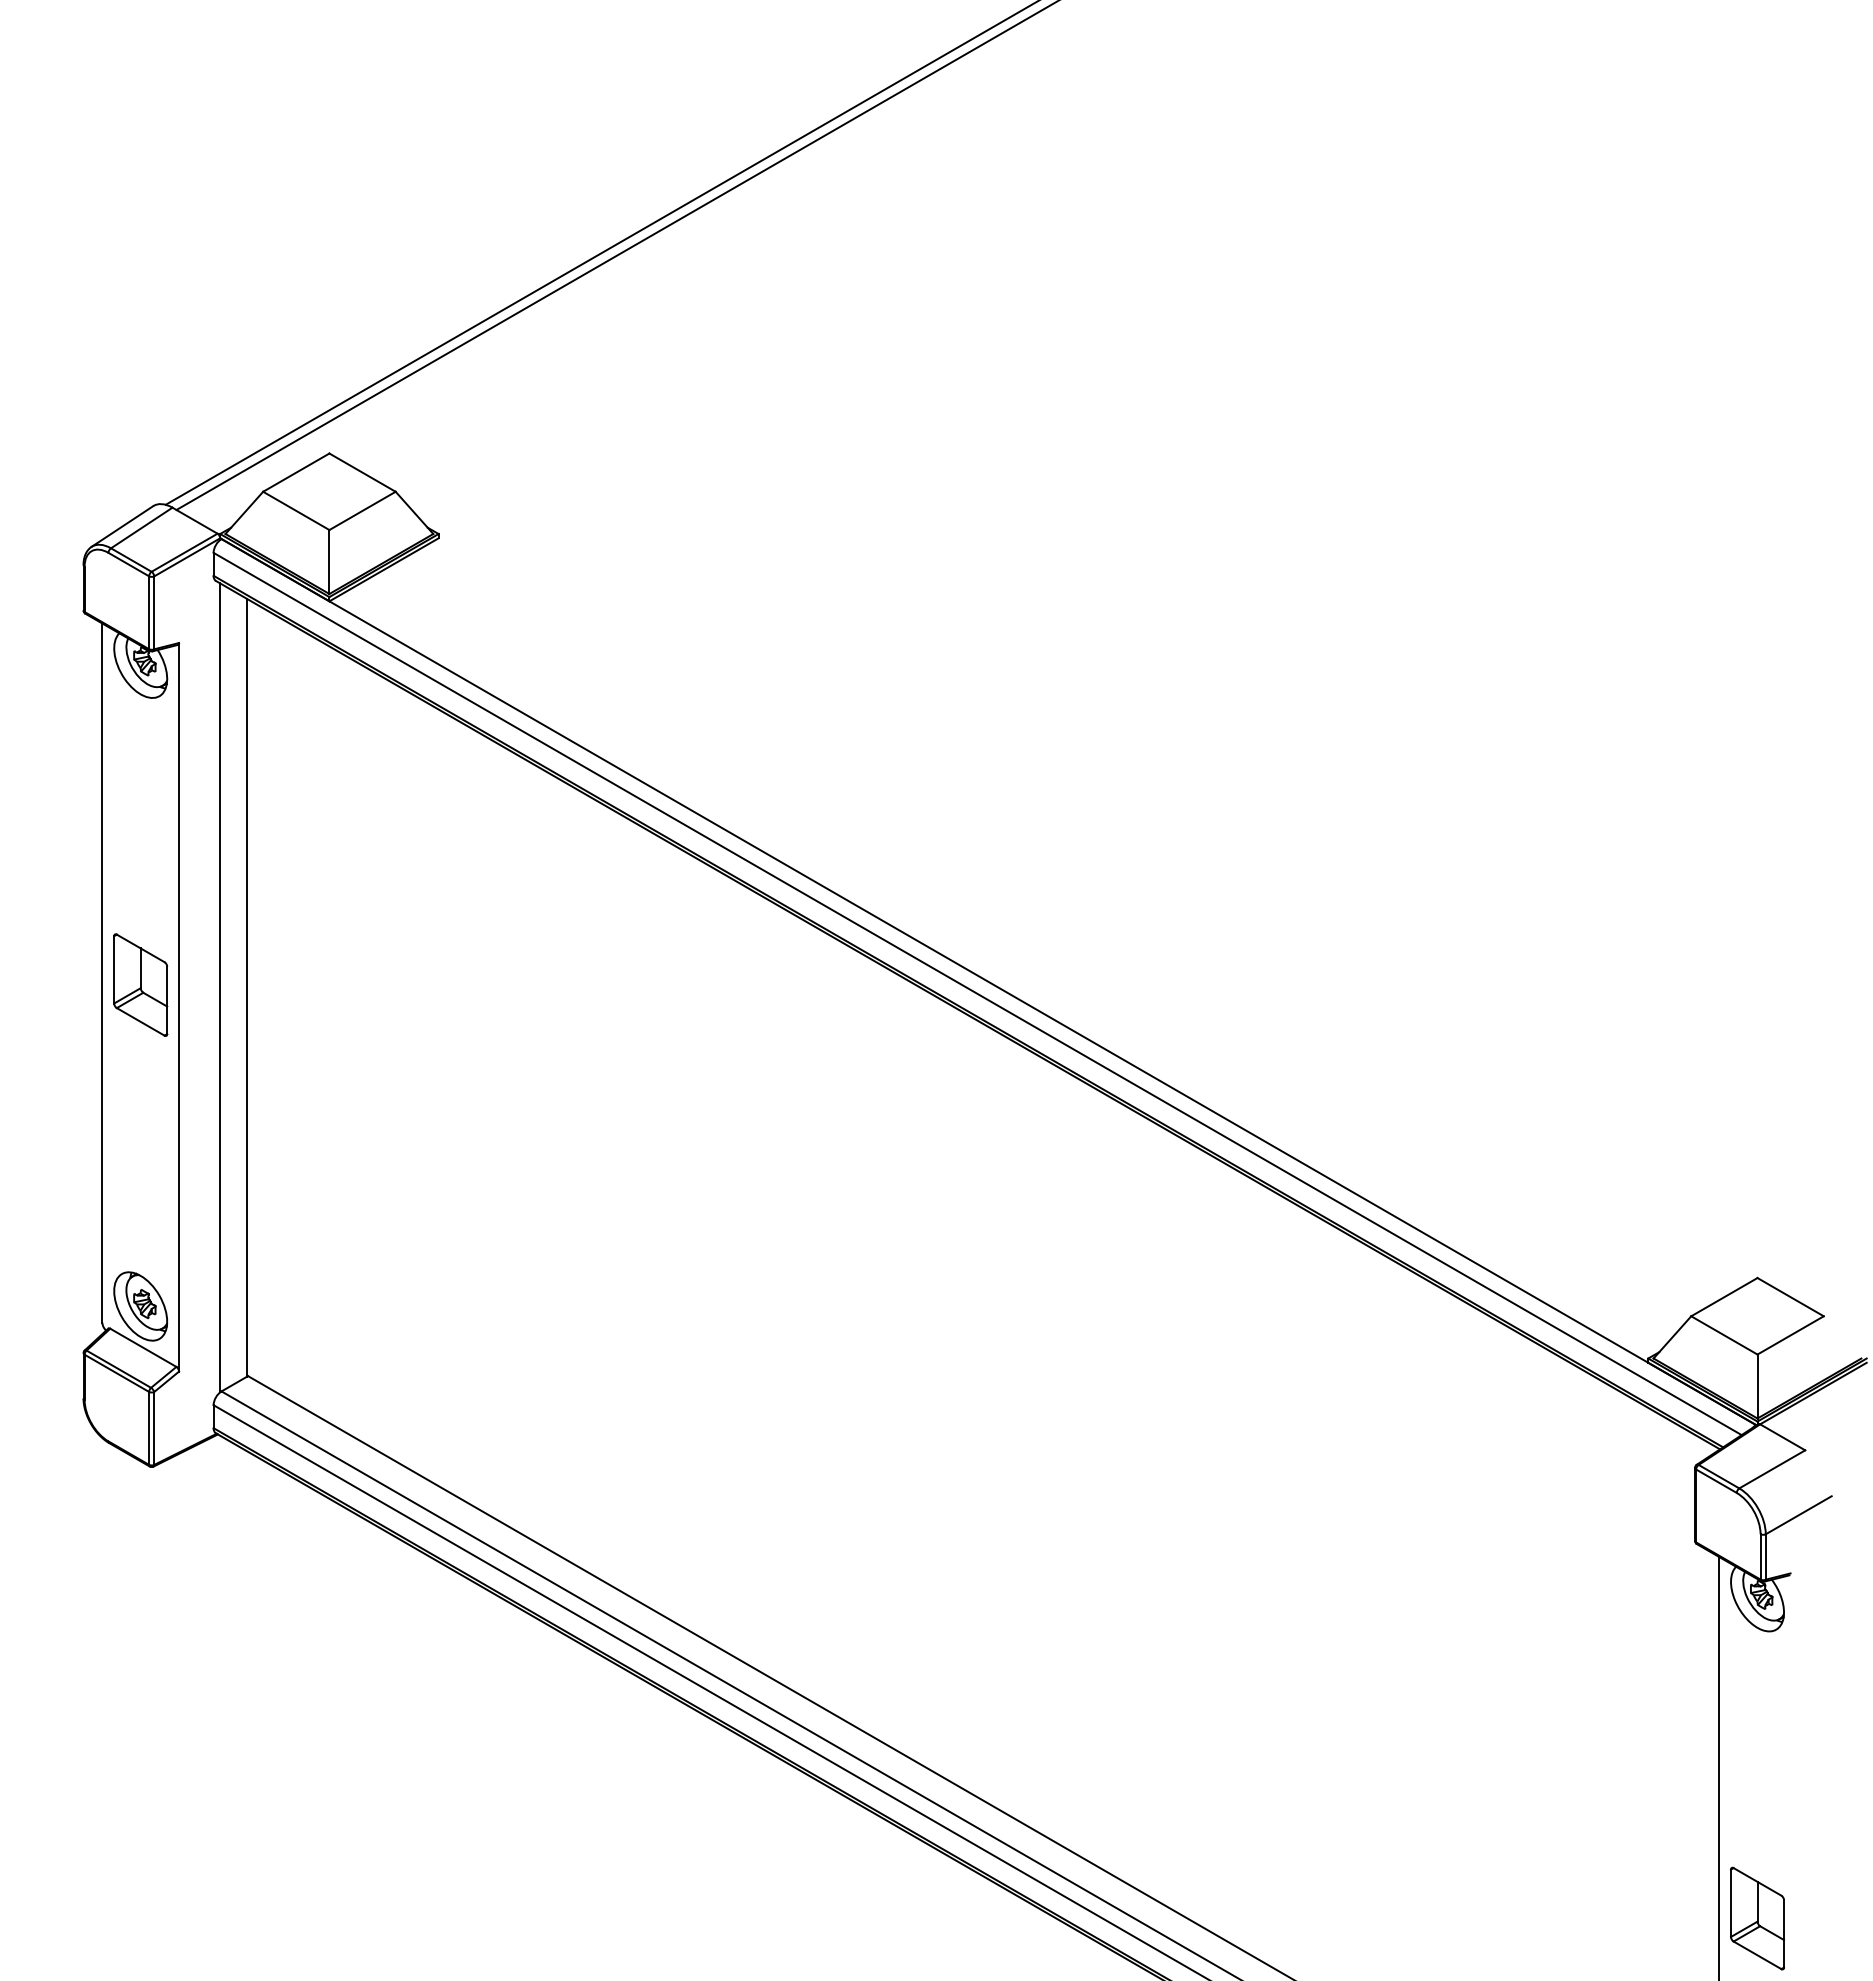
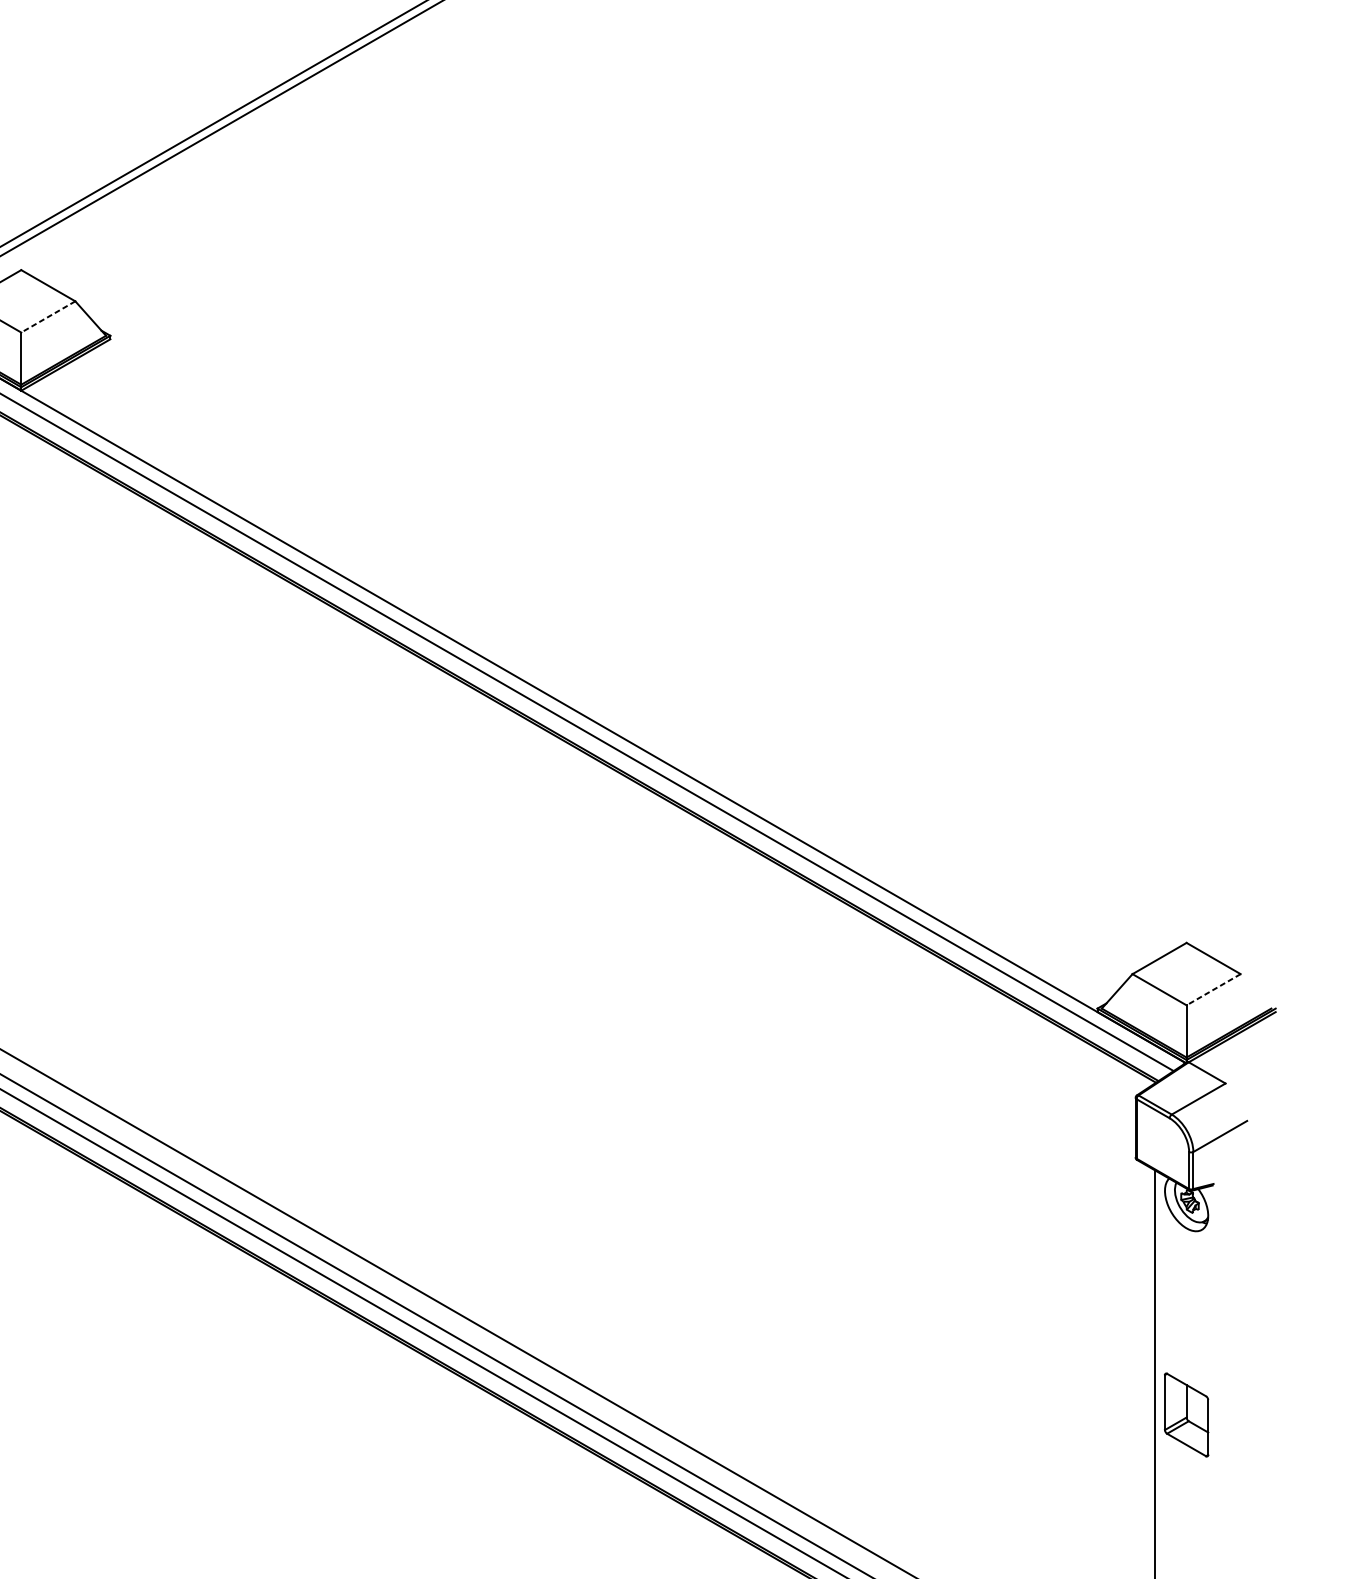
line: (362, 511) -> (48, 317), solid -> dashed
line: (1790, 1335) -> (1213, 989), solid -> dashed
part: (1757, 1918) -> (1186, 1414), moved

